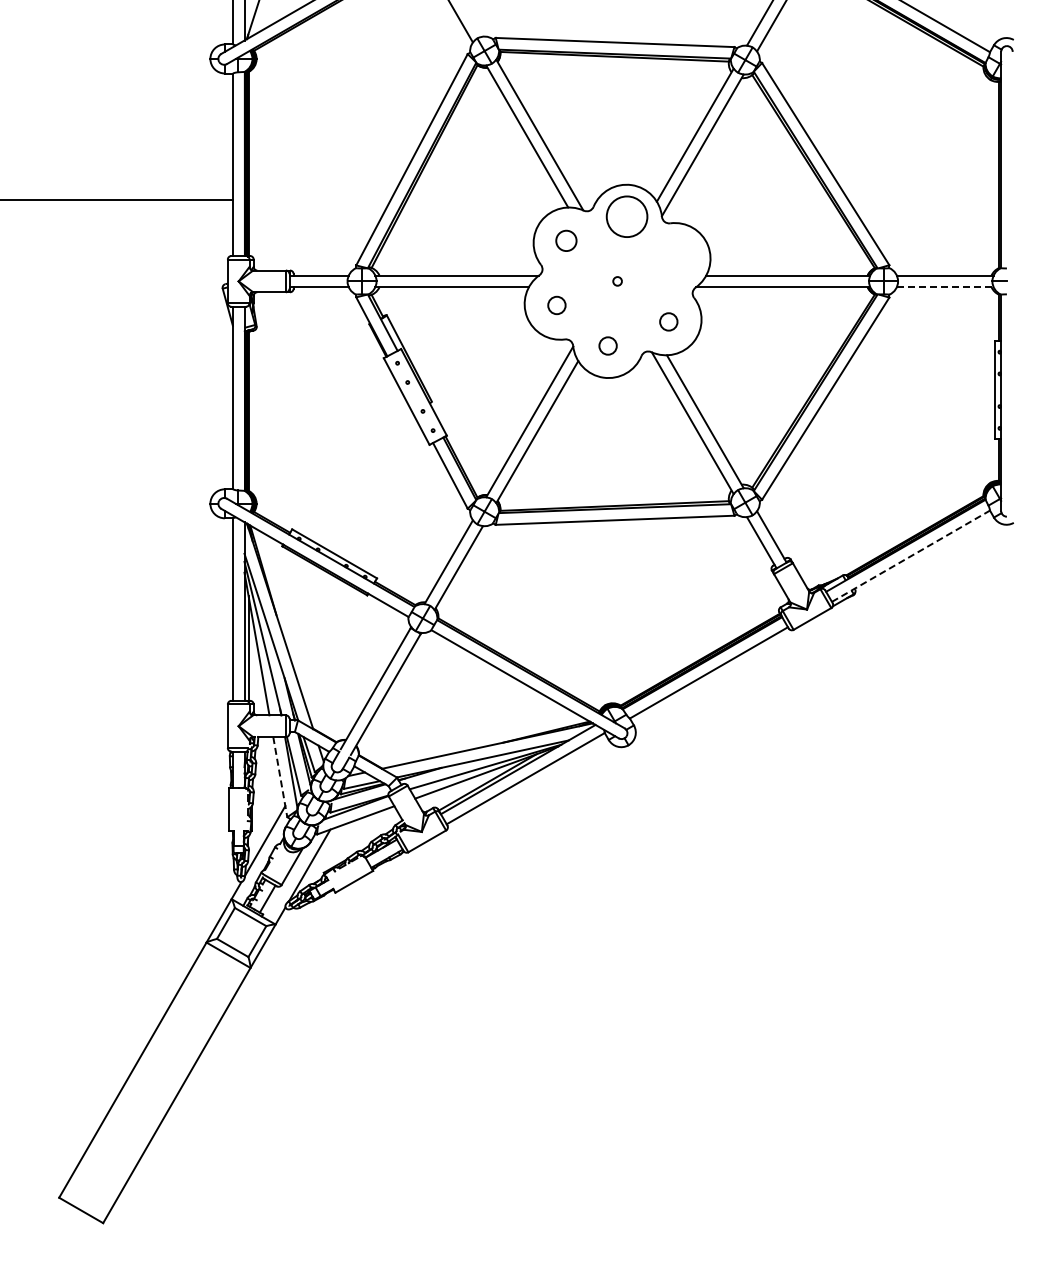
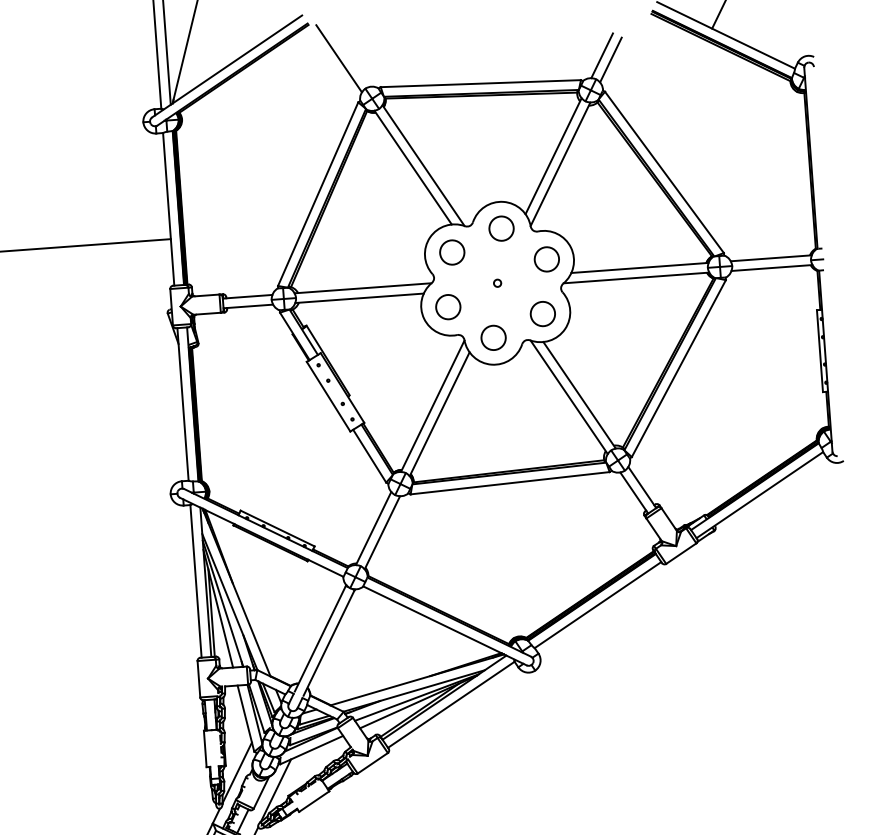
circle: (626, 216) -> (501, 228), size x0.71
circle: (566, 240) -> (452, 252), size x1.43
circle: (677, 256) -> (546, 258), added
line: (945, 287) -> (772, 268), dashed -> solid
circle: (556, 305) -> (447, 307), size x1.67
circle: (668, 321) -> (542, 313), size x1.67
circle: (607, 345) -> (493, 337), size x1.67
line: (911, 556) -> (760, 495), dashed -> solid
line: (280, 777) -> (246, 718), dashed -> solid

